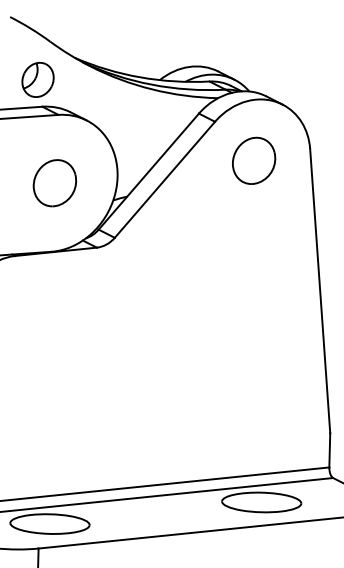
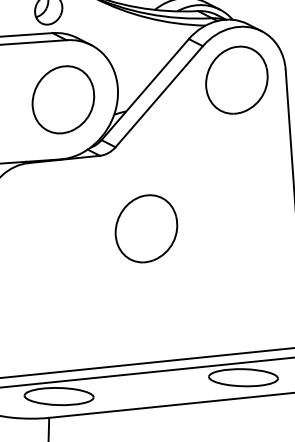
part: (253, 160) -> (236, 79), size x1.67
part: (54, 182) -> (63, 99), size x1.67
part: (150, 331) -> (146, 228), added

